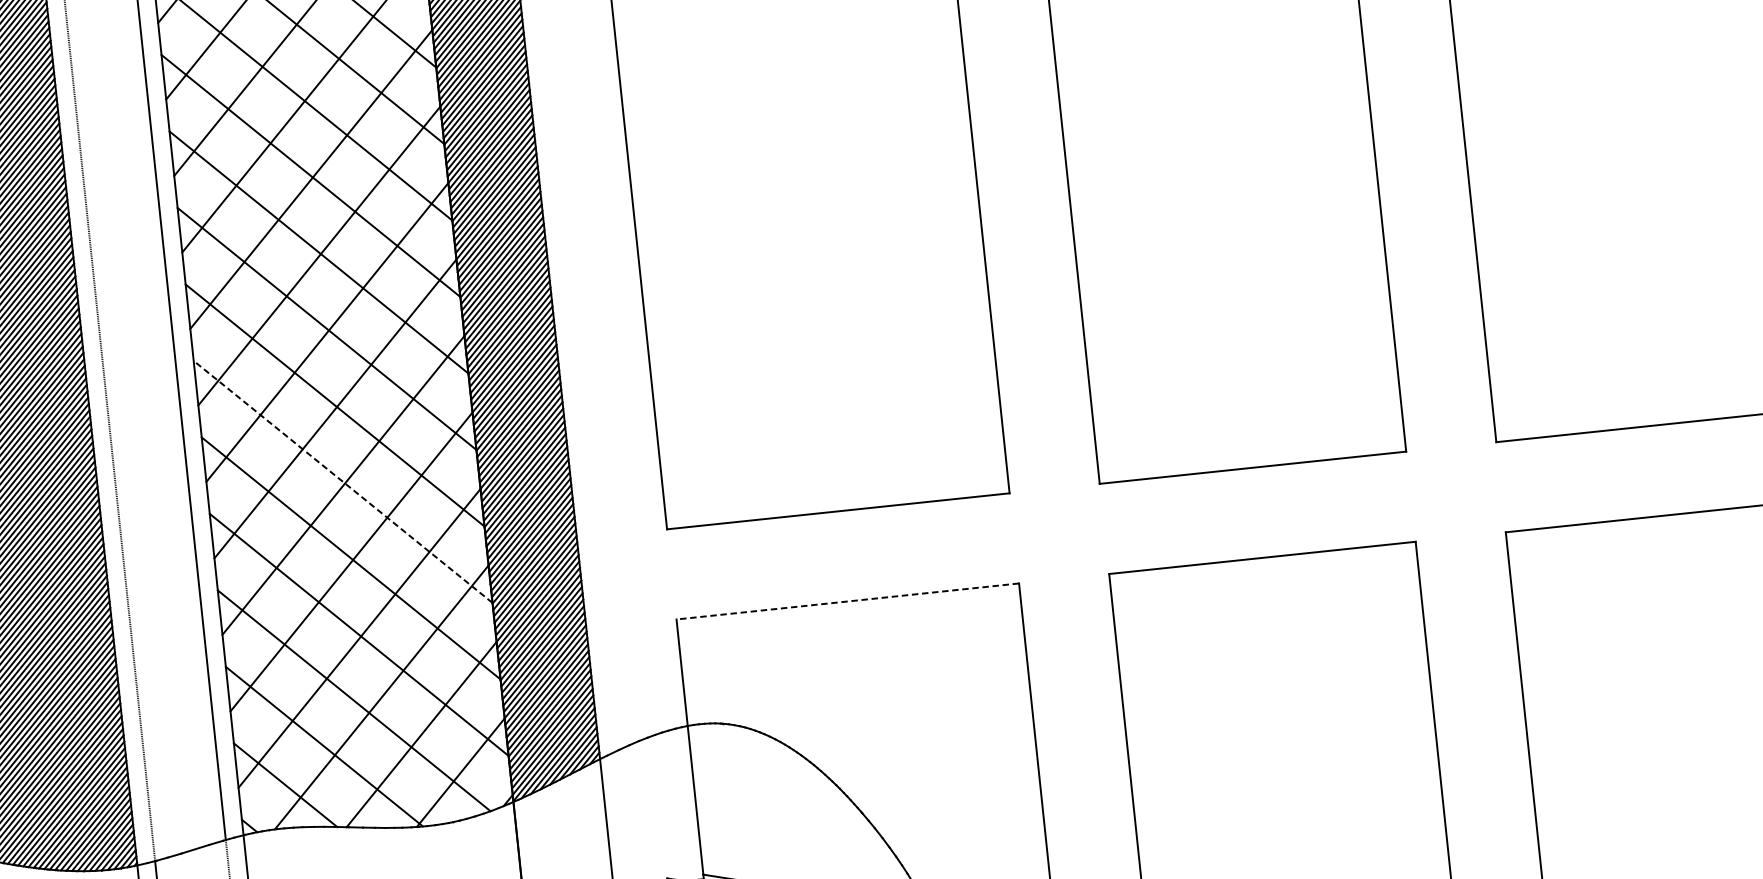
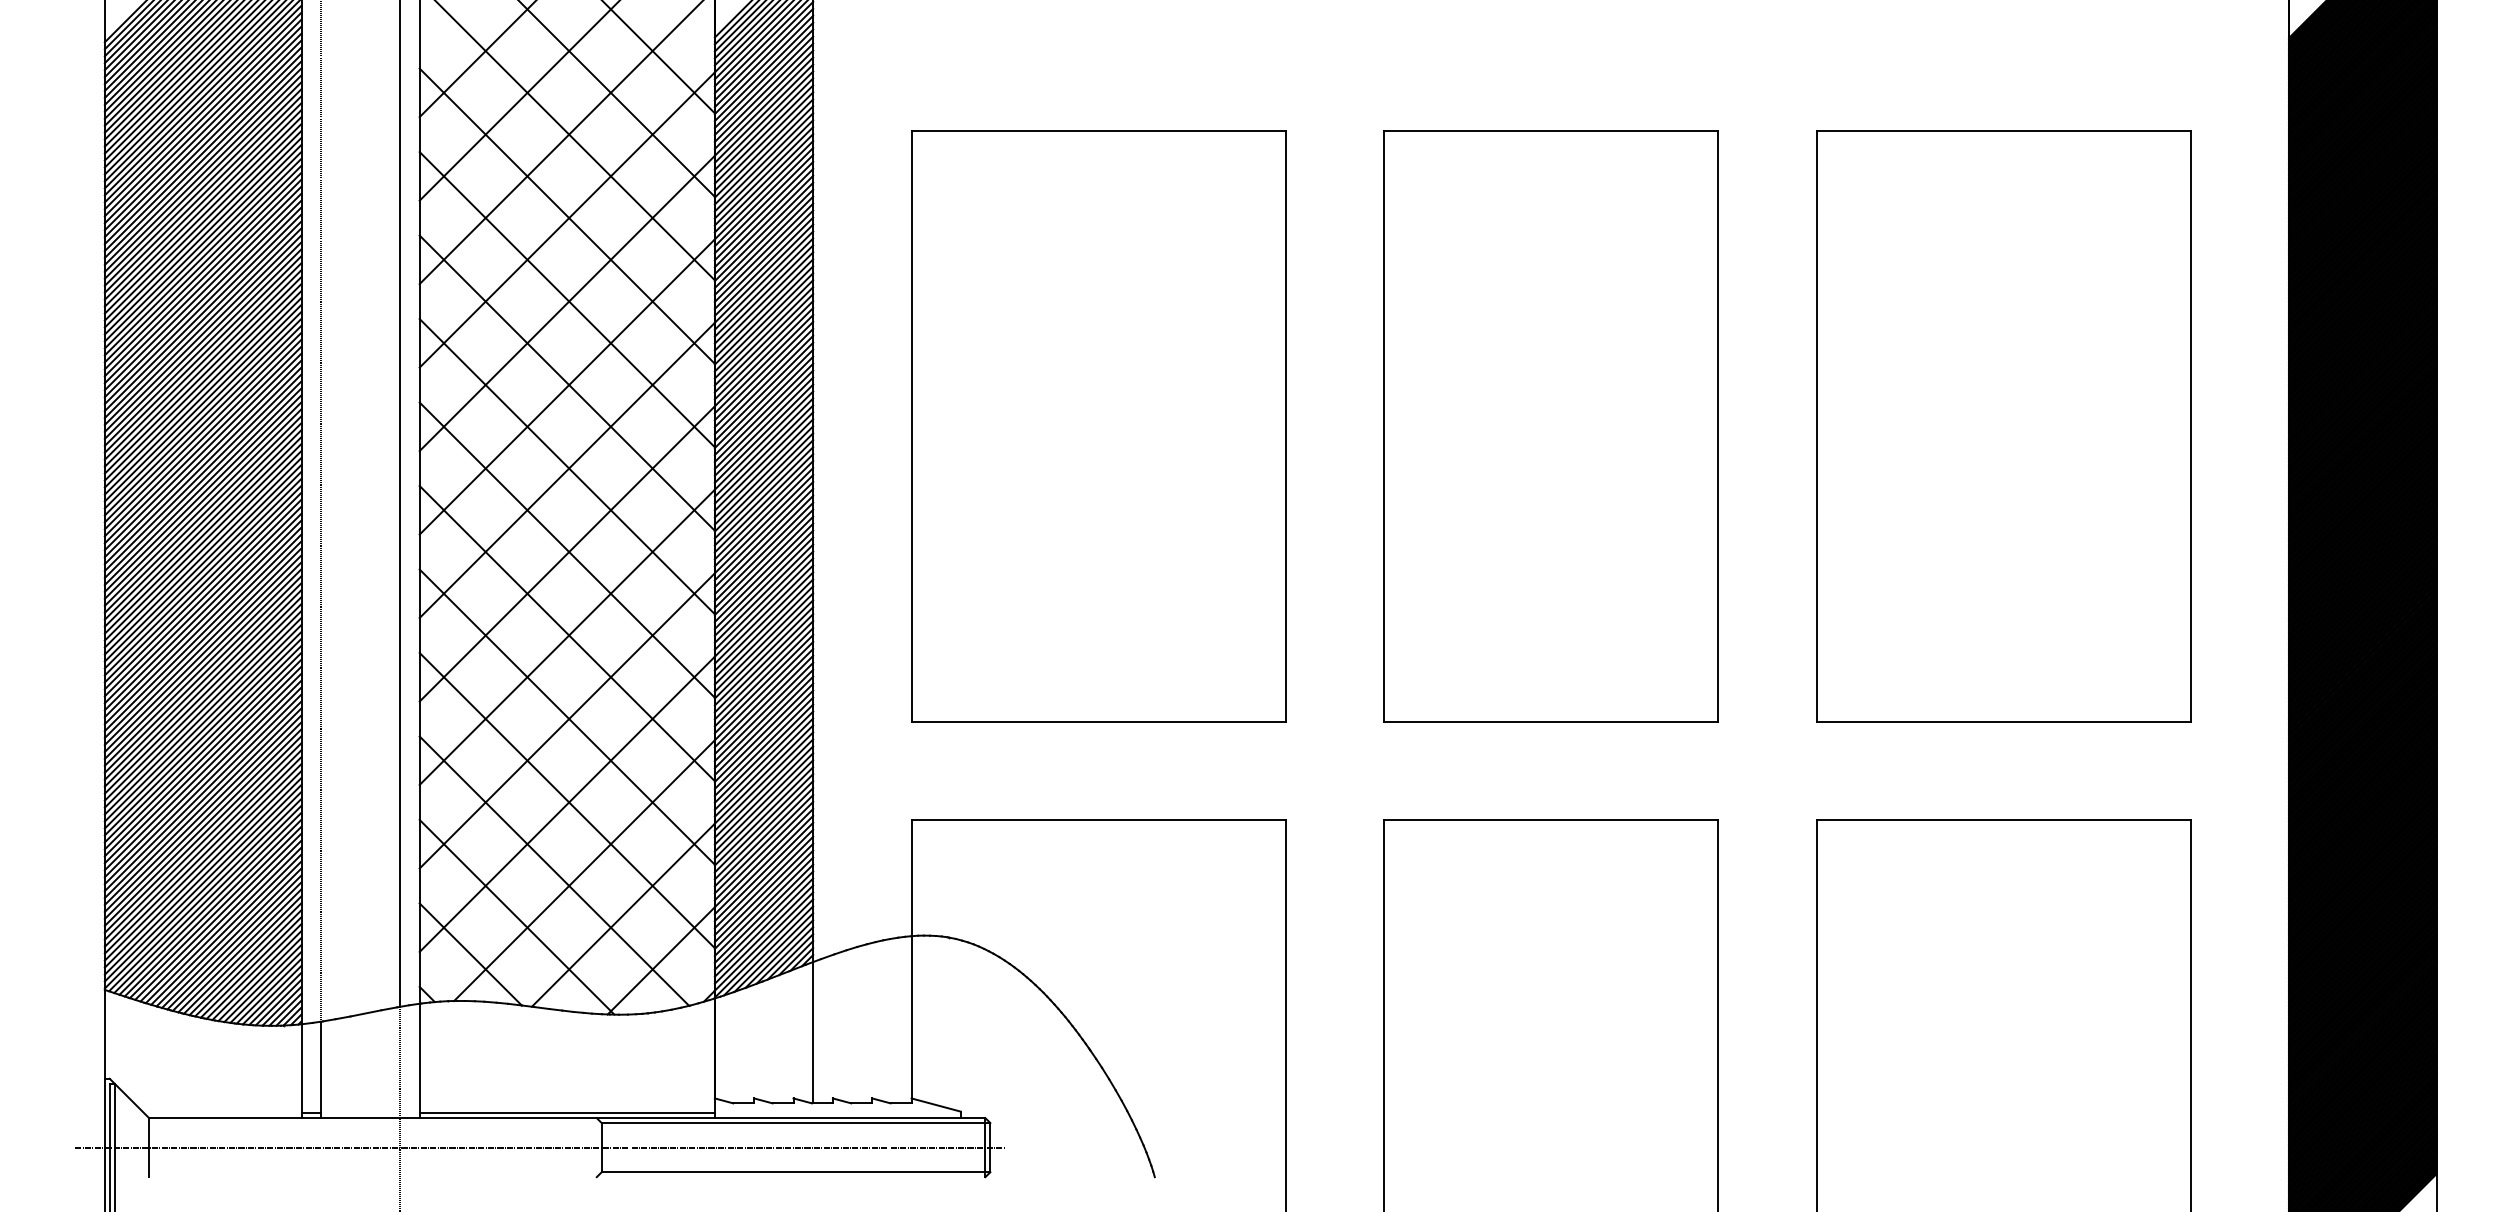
line: (343, 481) -> (567, 633), dashed -> solid
line: (847, 601) -> (1098, 819), dashed -> solid

